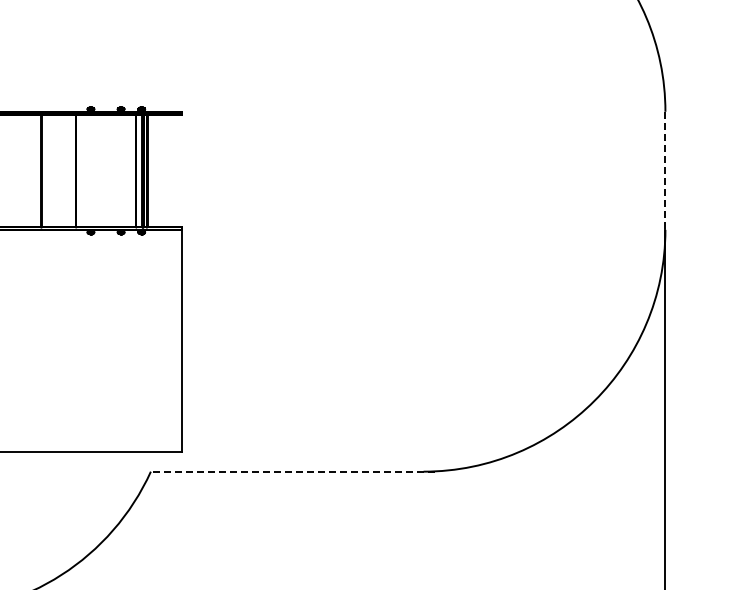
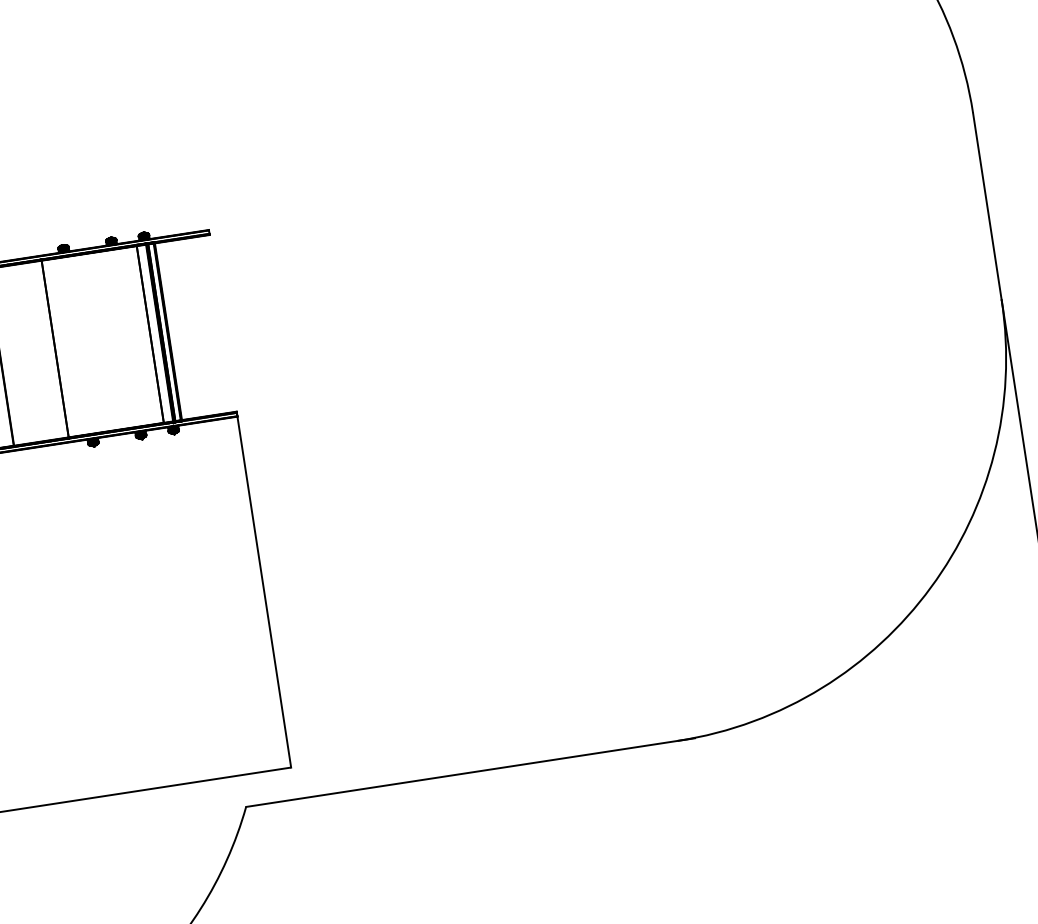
line: (665, 171) -> (987, 207), dashed -> solid
line: (292, 471) -> (470, 772), dashed -> solid

